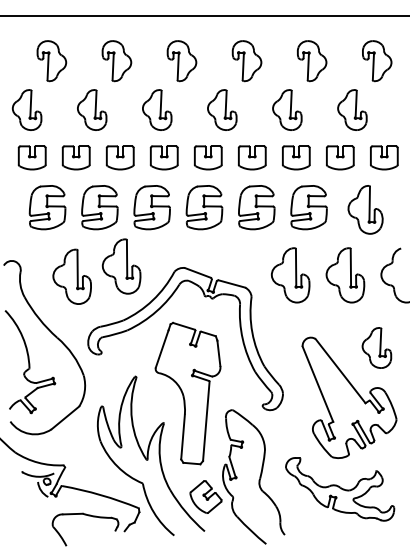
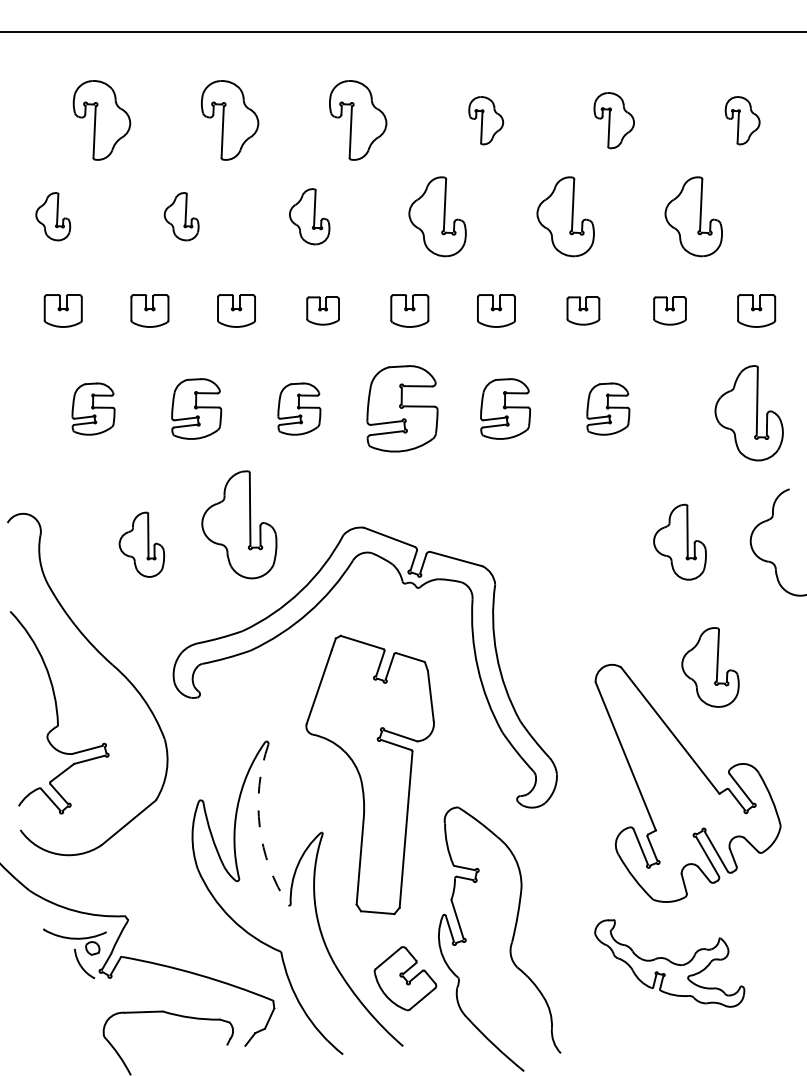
part: (246, 61) -> (485, 121), size x0.6
part: (311, 61) -> (613, 121), size x0.7
part: (377, 61) -> (743, 121), size x0.6
part: (26, 109) -> (52, 215), size x0.6
part: (92, 109) -> (182, 215), size x0.6
part: (157, 109) -> (309, 215), size x0.7
part: (31, 157) -> (61, 310), size x0.7
part: (75, 157) -> (148, 310), size x0.7
part: (119, 157) -> (235, 310), size x0.7
part: (163, 157) -> (321, 310), size x0.6
part: (207, 157) -> (408, 310), size x0.7
part: (251, 157) -> (495, 310), size x0.7
part: (296, 157) -> (583, 310), size x0.6
part: (340, 157) -> (670, 310), size x0.6
part: (384, 157) -> (756, 310), size x0.7
part: (47, 207) -> (93, 408), size x0.6
part: (99, 207) -> (195, 408), size x0.7
part: (151, 207) -> (298, 408), size x0.6
part: (256, 207) -> (504, 408), size x0.7
part: (308, 207) -> (607, 408), size x0.6
part: (365, 209) -> (749, 412), moved
part: (290, 275) -> (571, 542), removed
part: (345, 275) -> (680, 542), size x0.7
part: (71, 276) -> (140, 544), size x0.6
part: (376, 347) -> (709, 666), moved
arc: (132, 420) -> (260, 827), solid -> dashed
part: (340, 489) -> (670, 963), size x0.7

